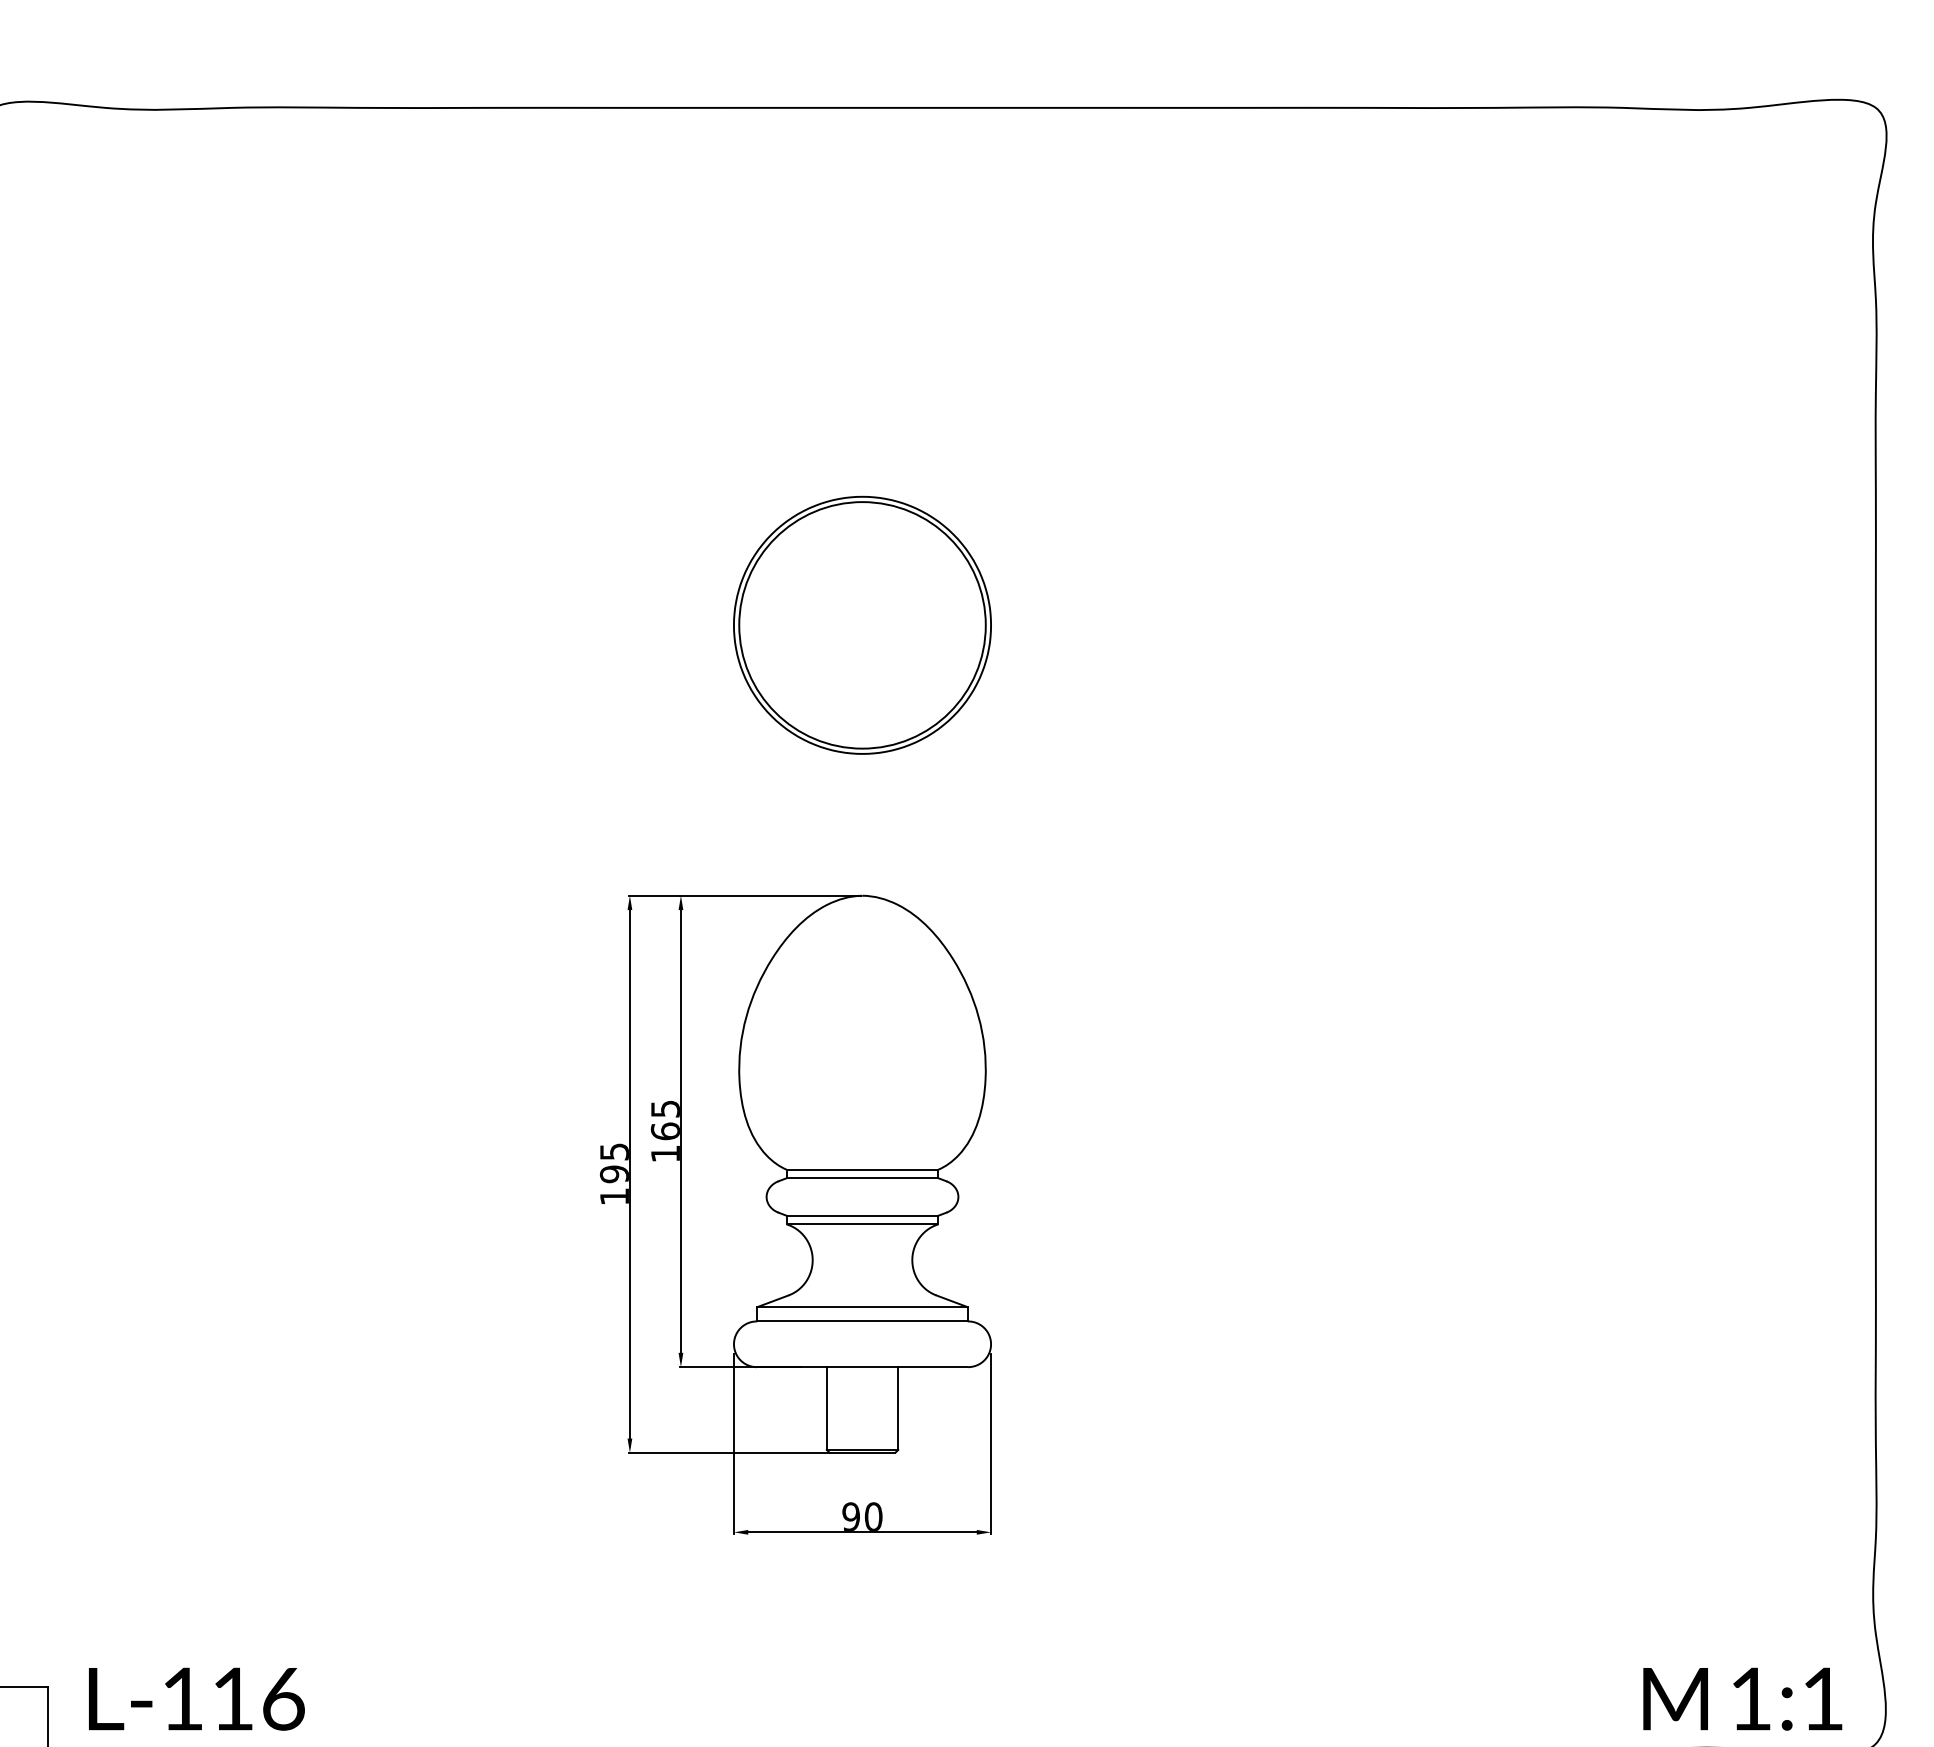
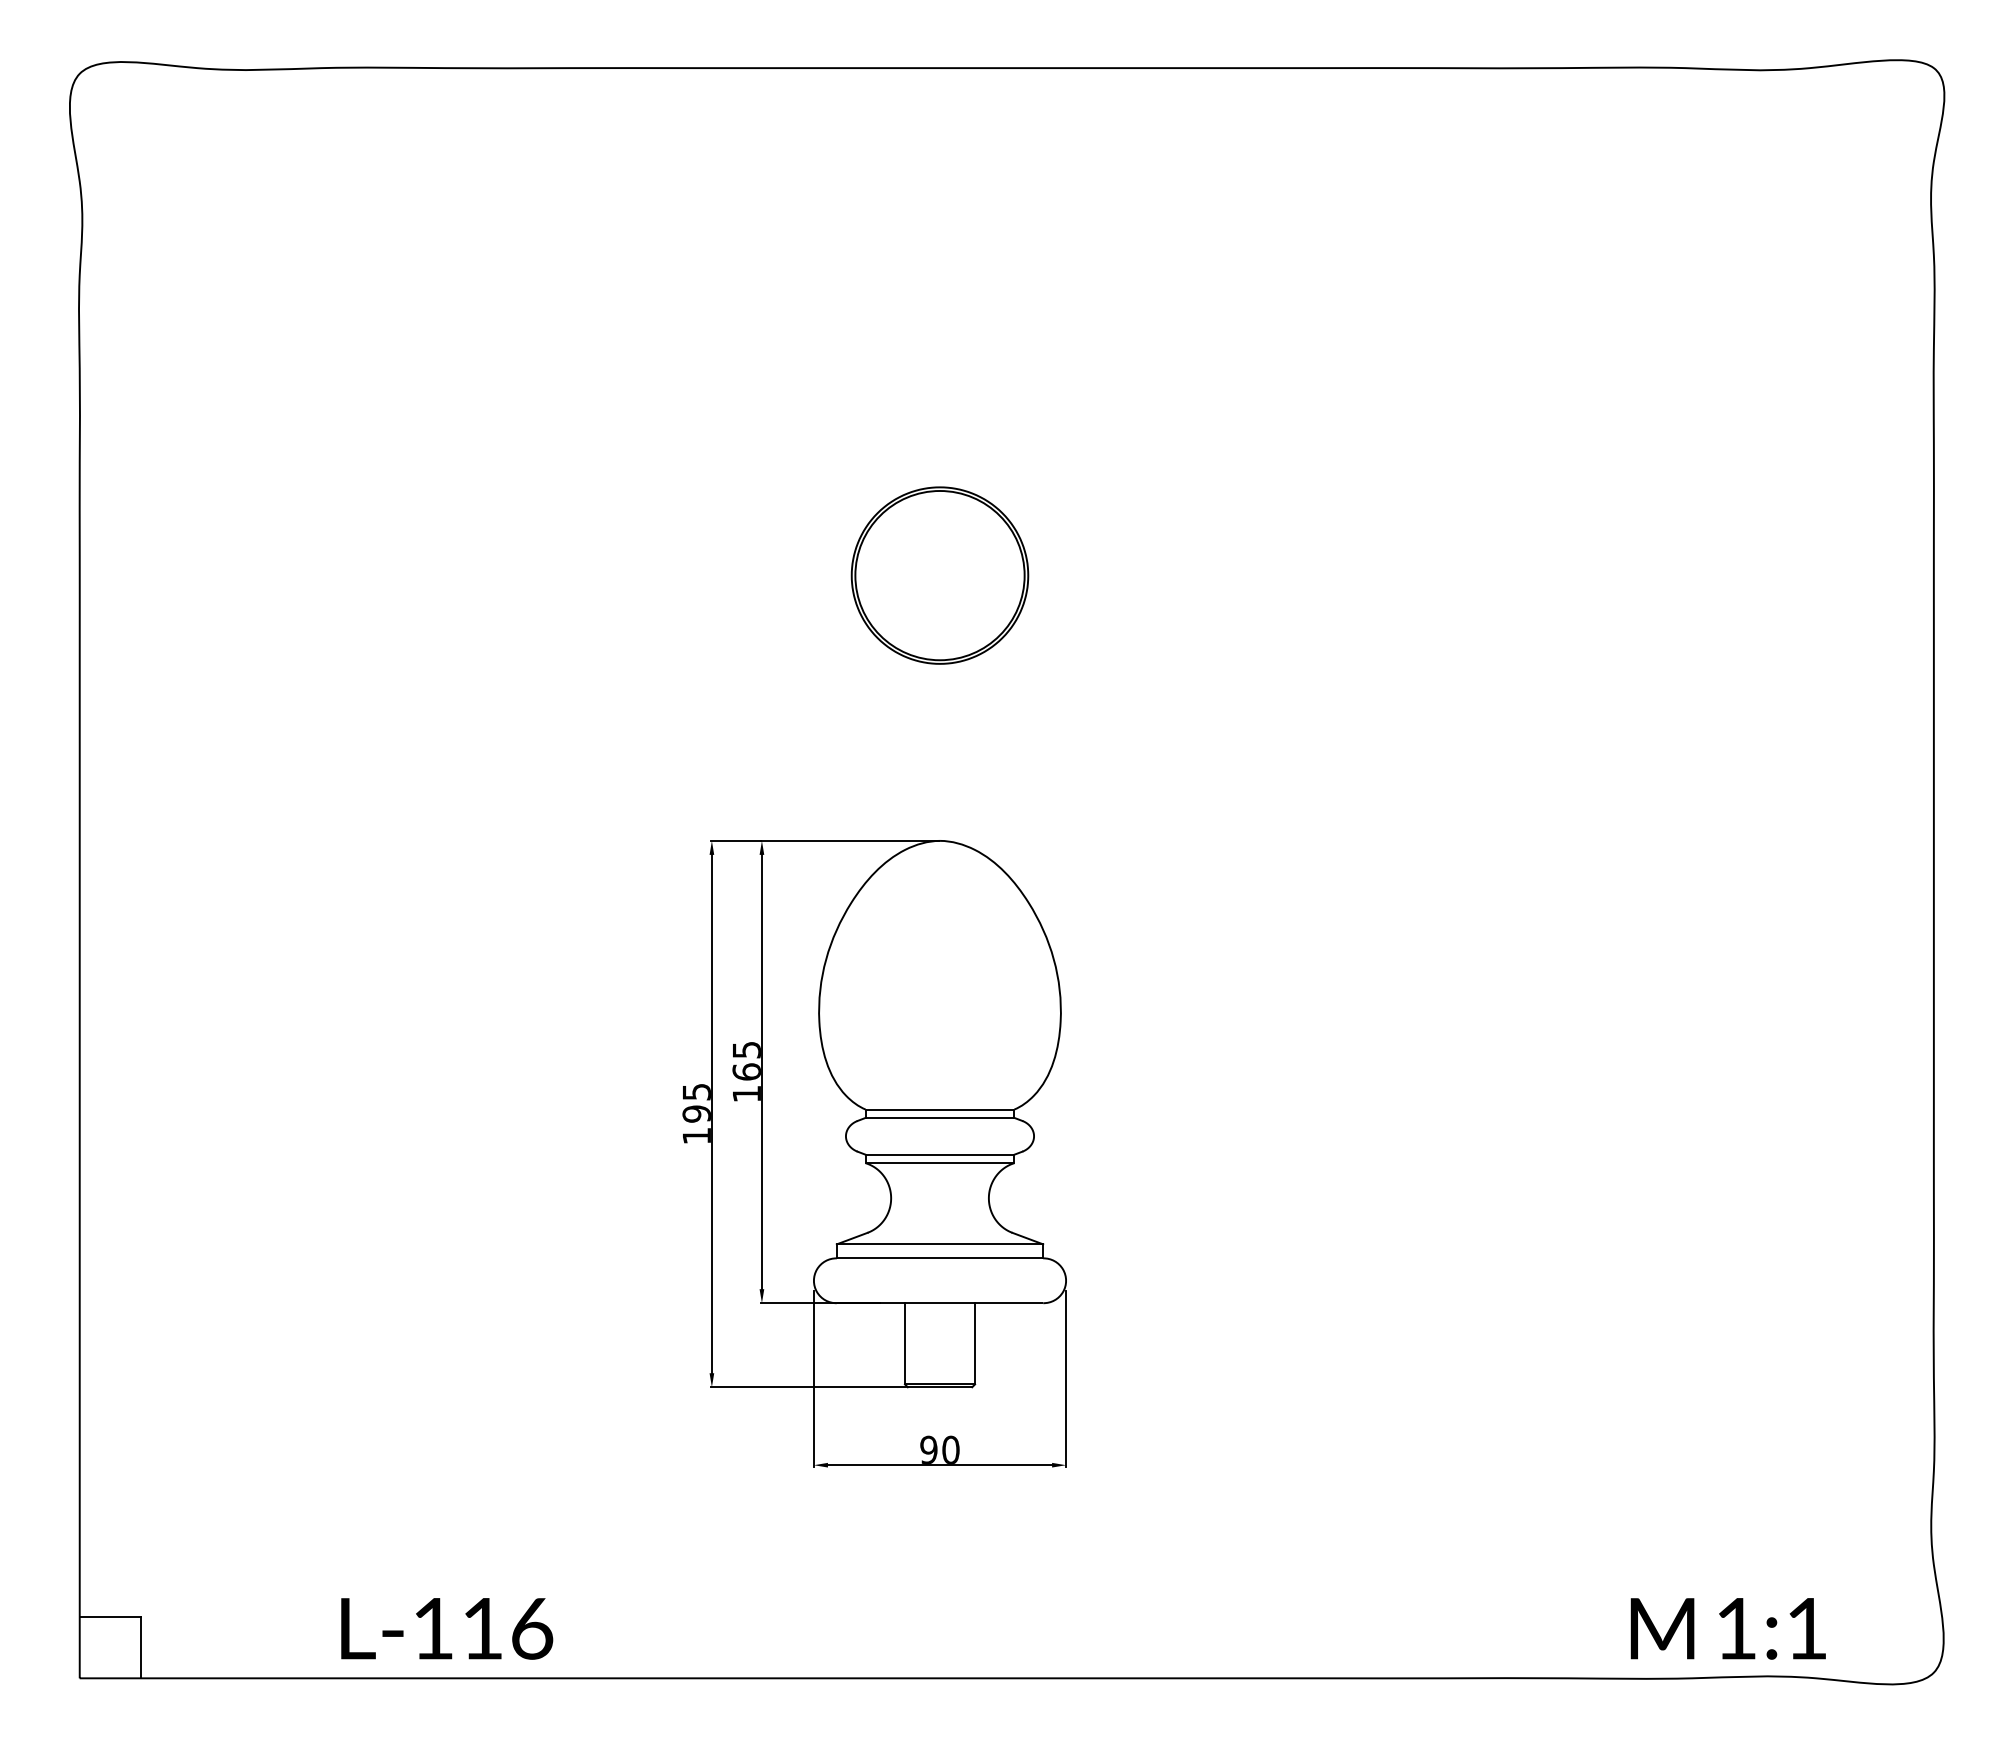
part: (861, 625) -> (939, 575), size x0.7
text: (197, 1698) -> (447, 1628), moved
text: (1741, 1698) -> (1727, 1628), moved

